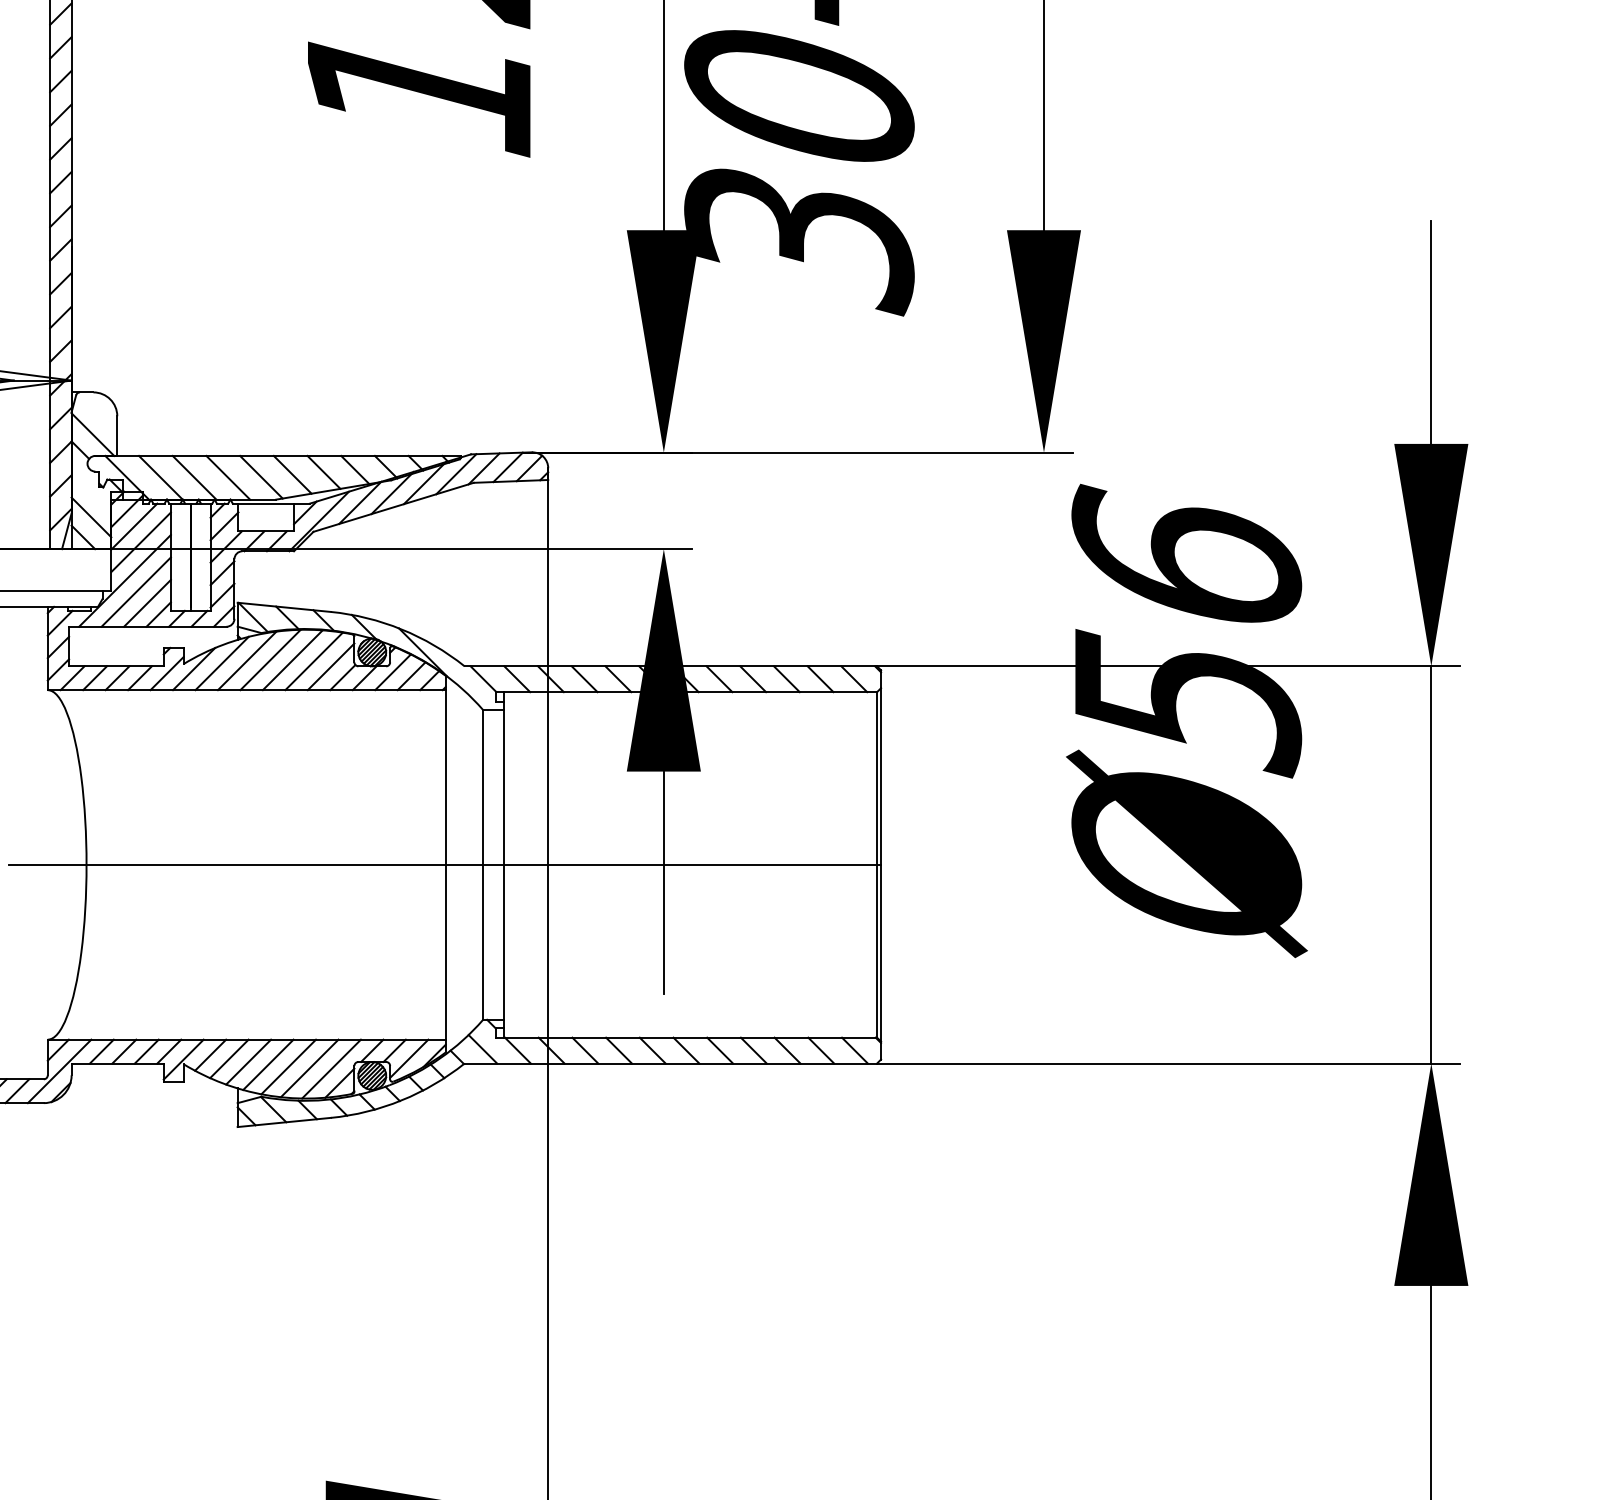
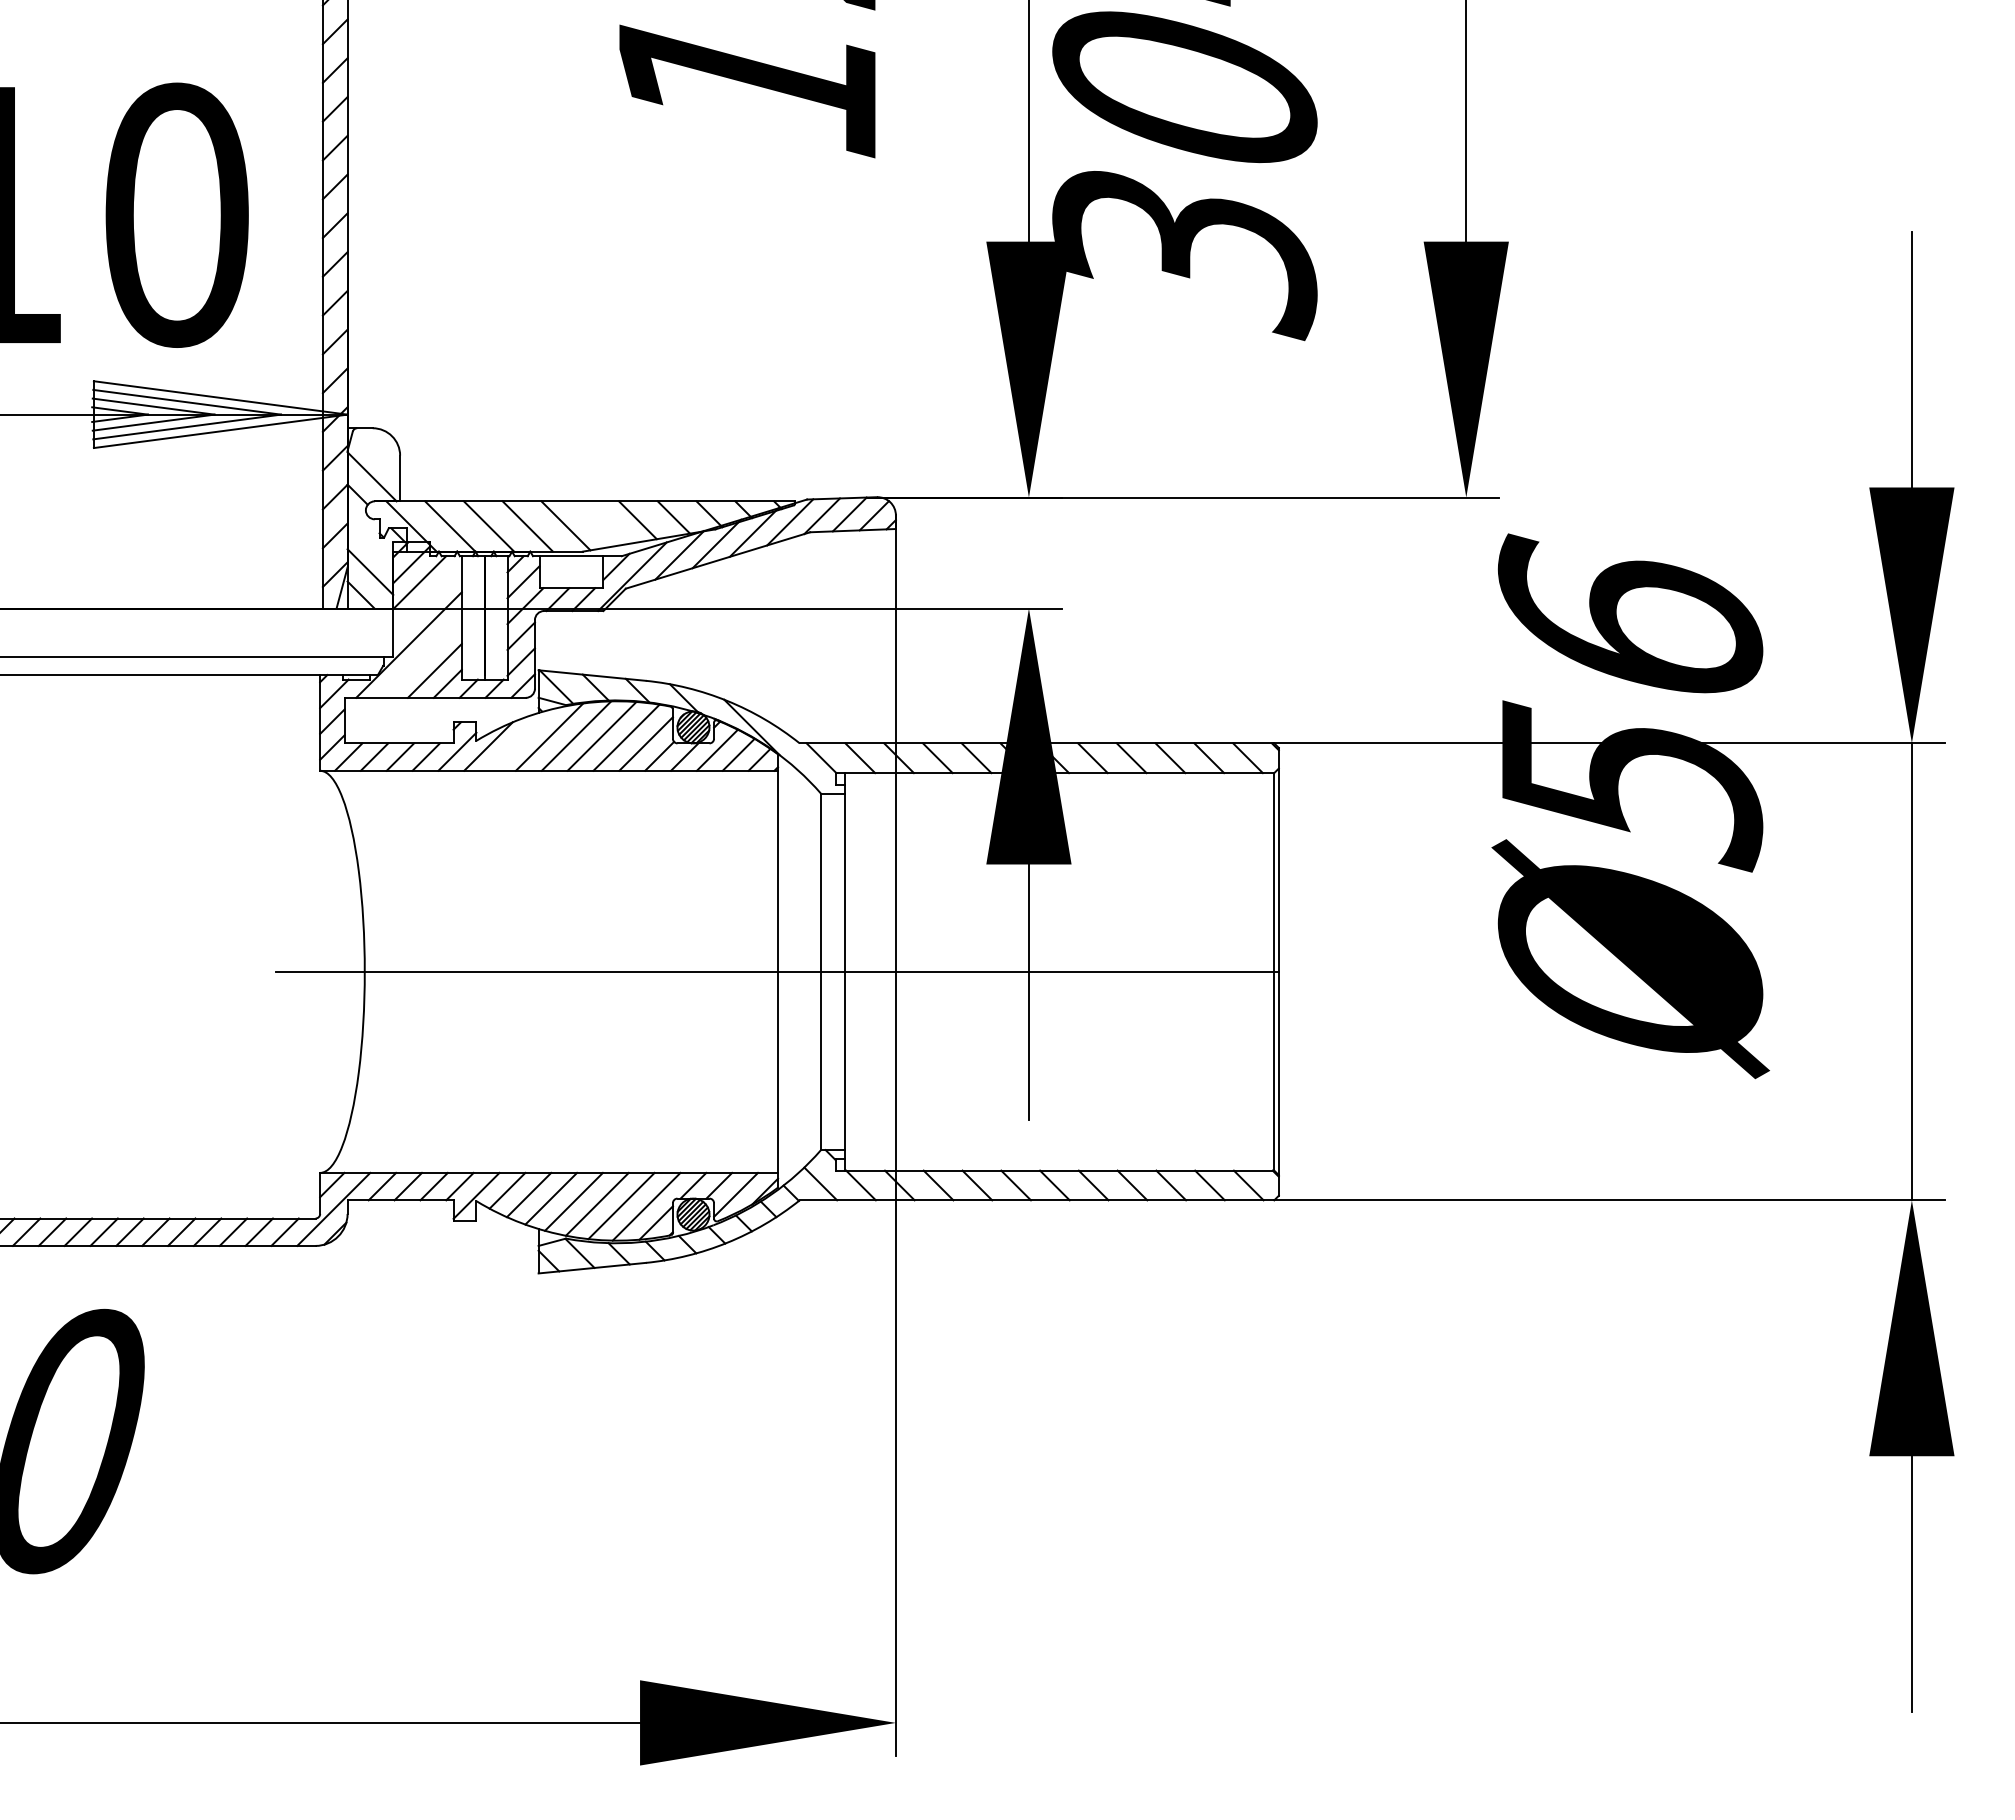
line: (292, 474) -> (601, 522), removed
line: (141, 542) -> (427, 600), removed
line: (135, 591) -> (421, 657), removed
line: (221, 662) -> (520, 739), removed

